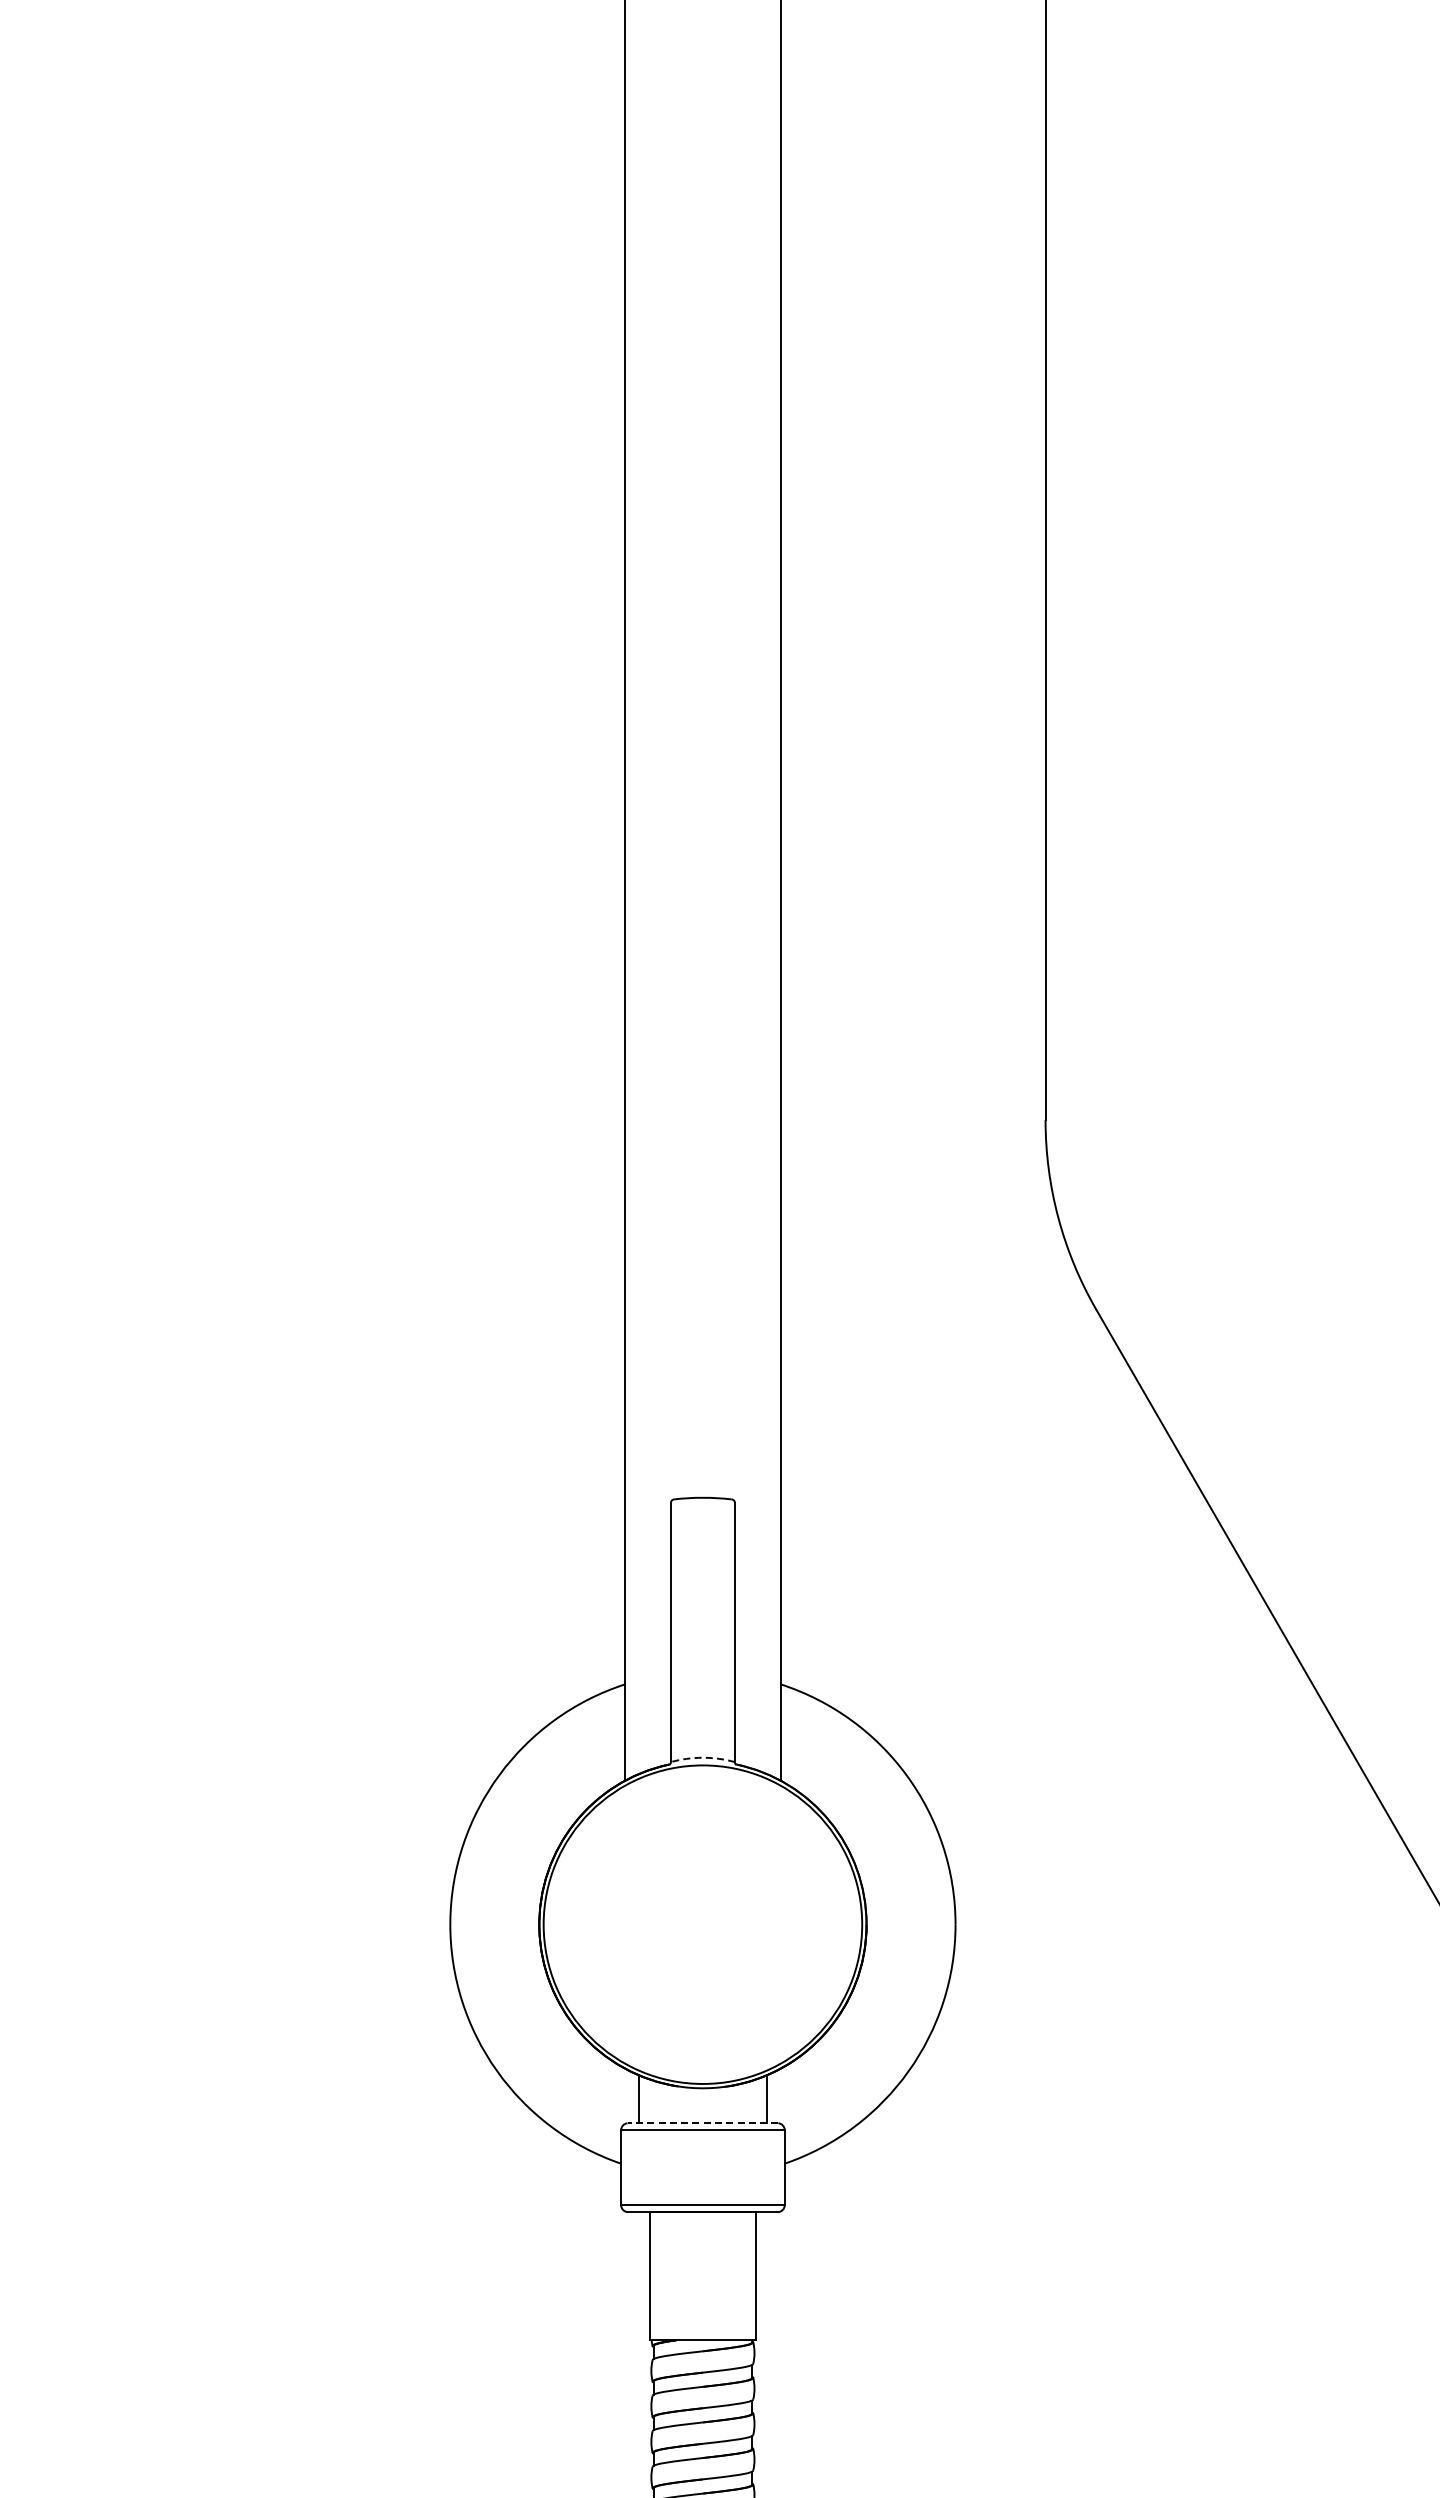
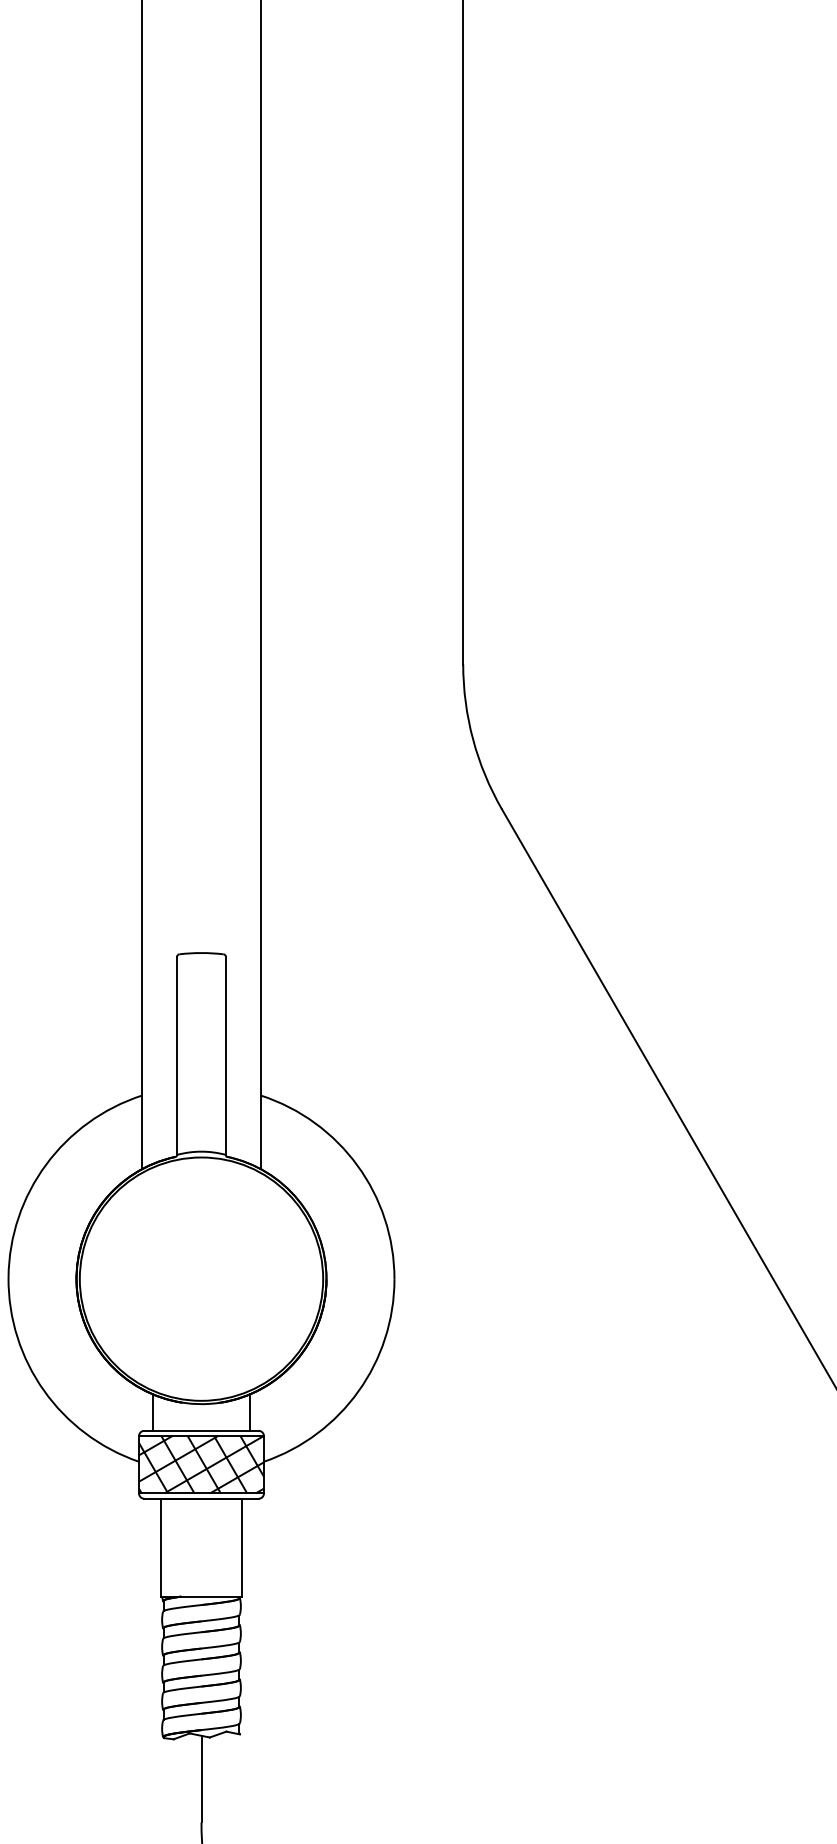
arc: (702, 1757) -> (201, 1151), dashed -> solid
line: (702, 2123) -> (201, 1431), dashed -> solid
hatch: (702, 2167) -> (201, 1464), added

